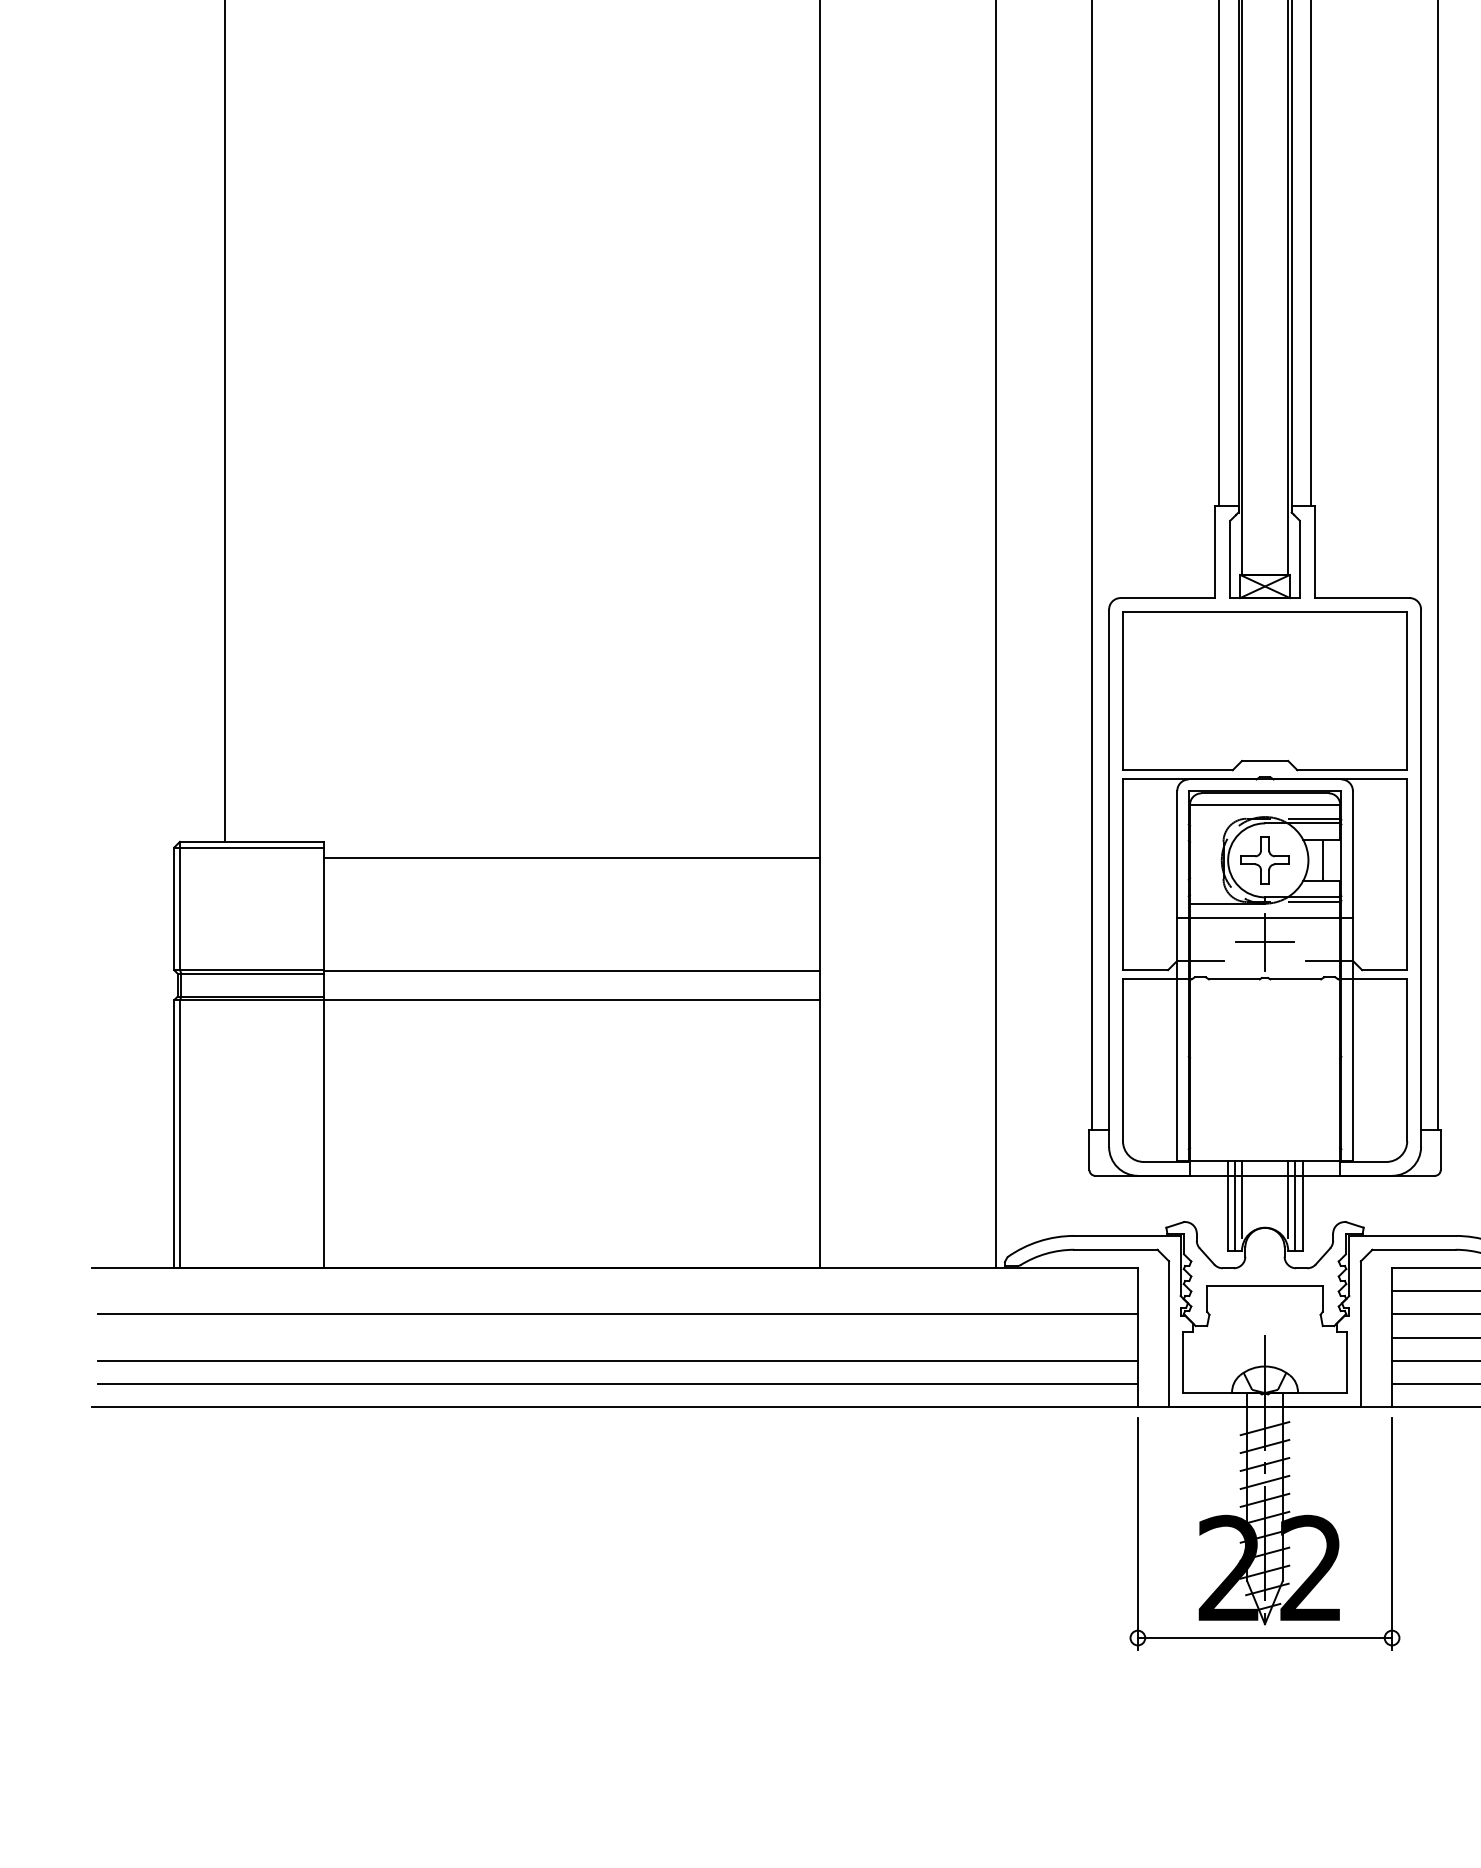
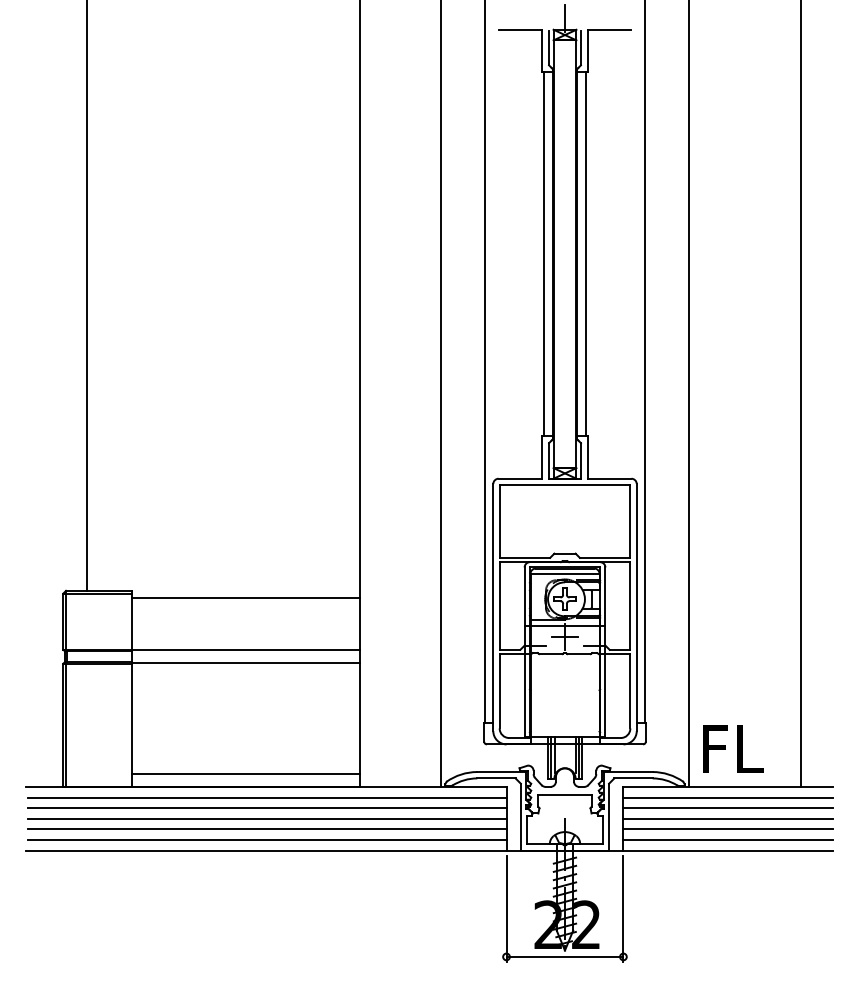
line: (572, 1239) -> (246, 773), added
line: (618, 1291) -> (267, 797), added
line: (618, 1336) -> (267, 818), added

